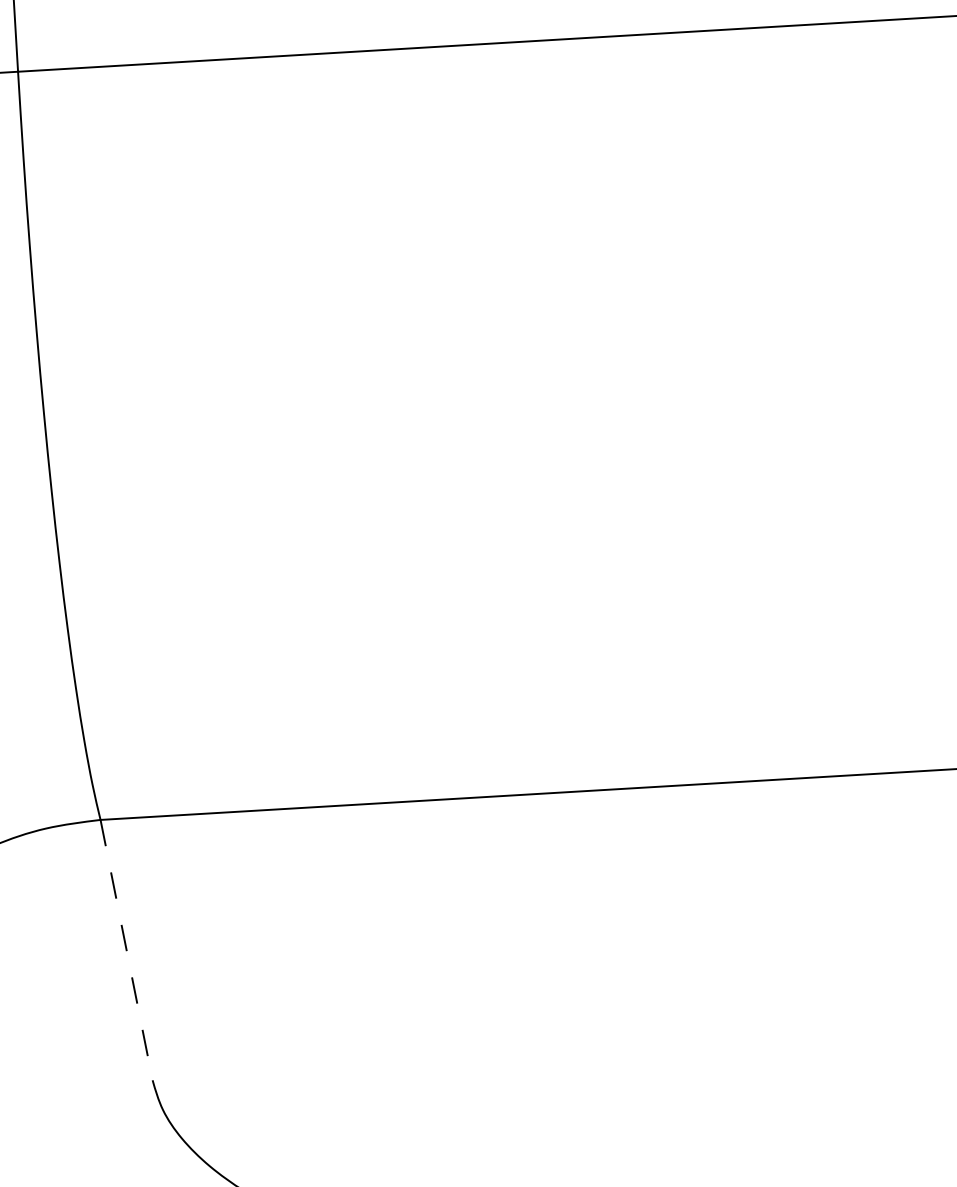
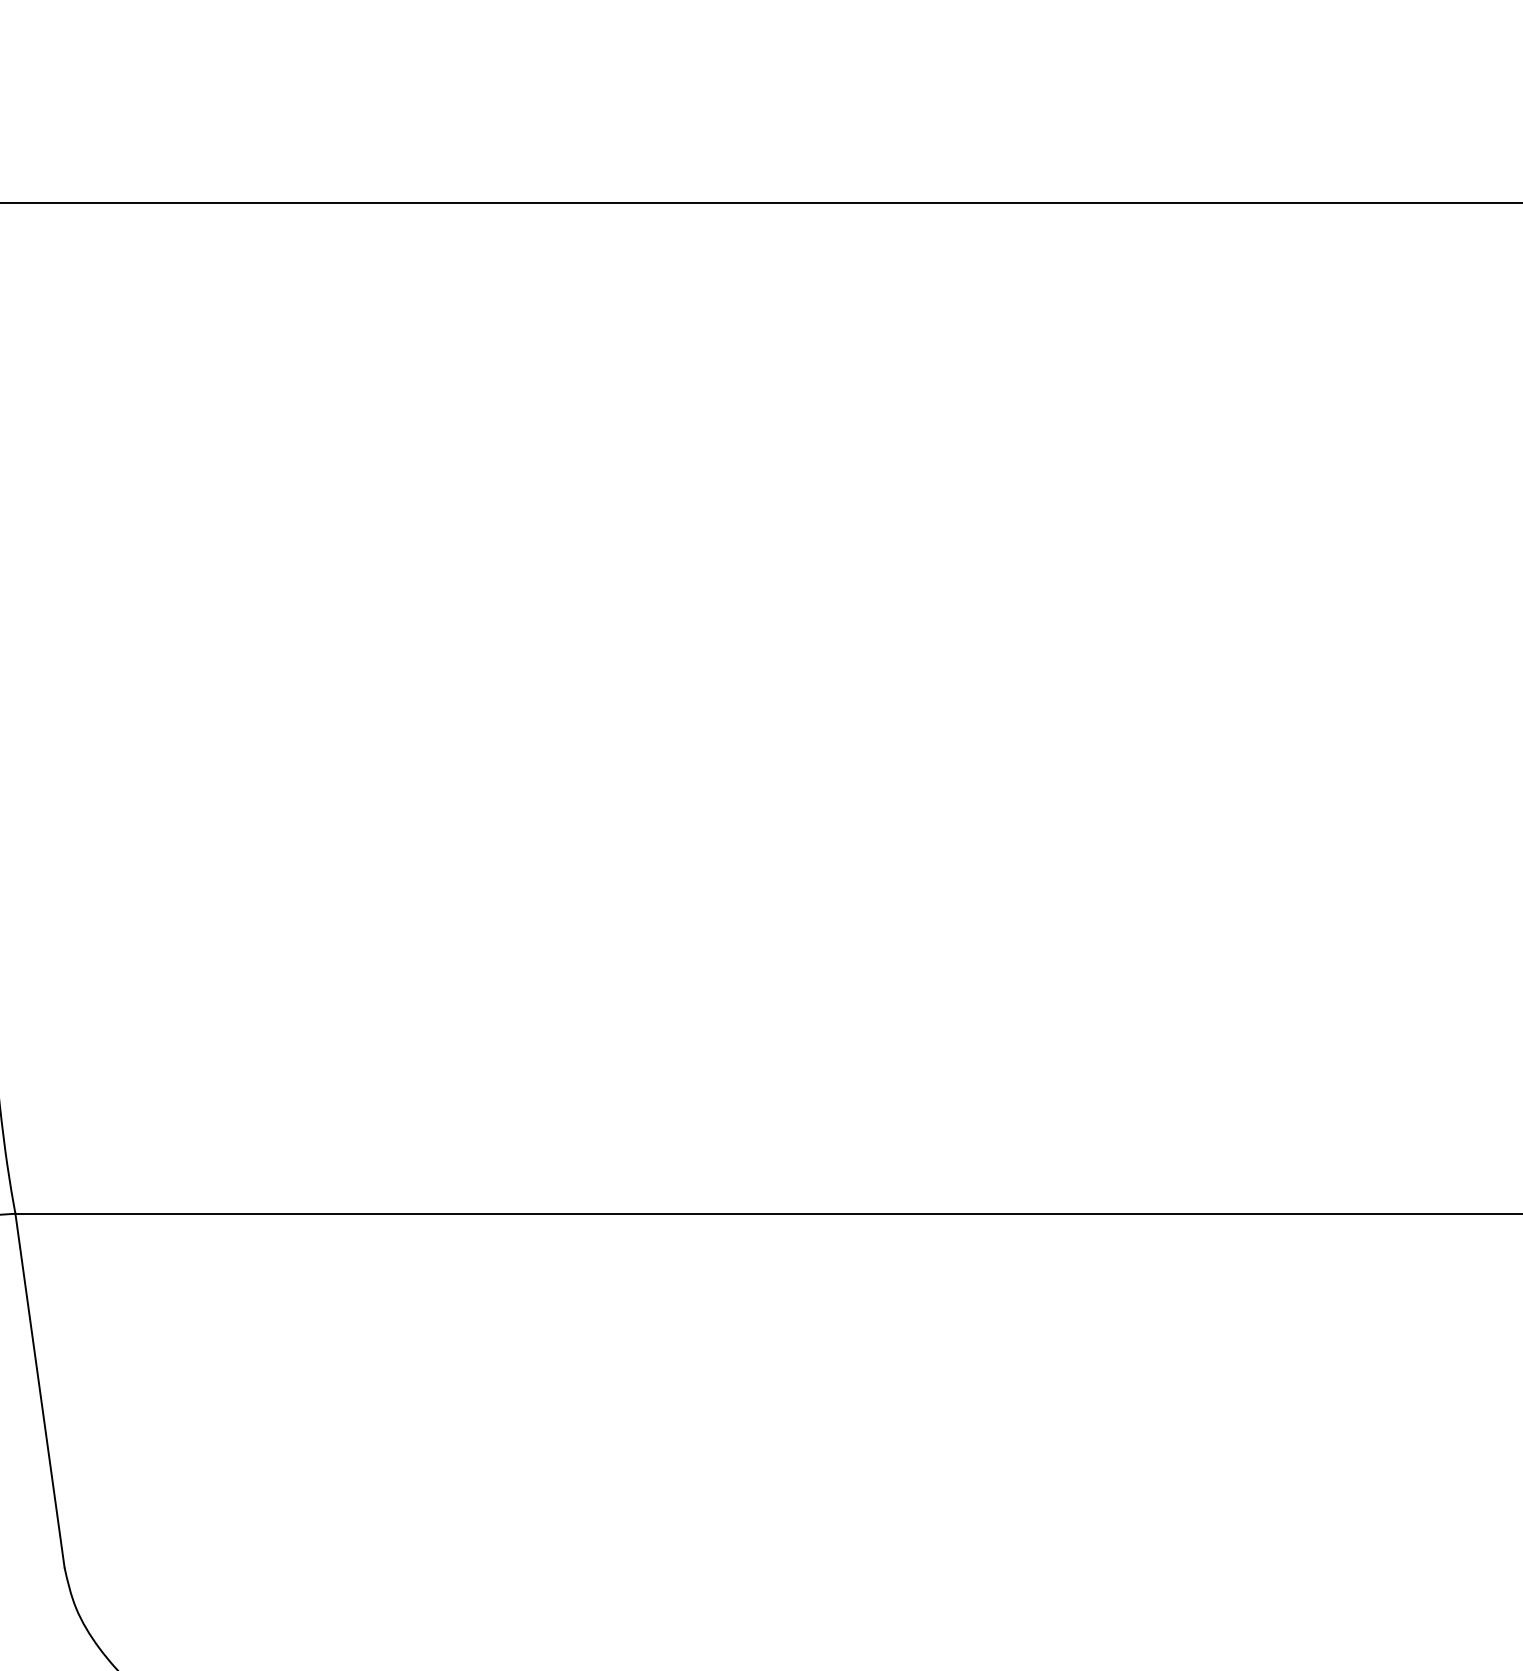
line: (126, 949) -> (40, 1390), dashed -> solid

